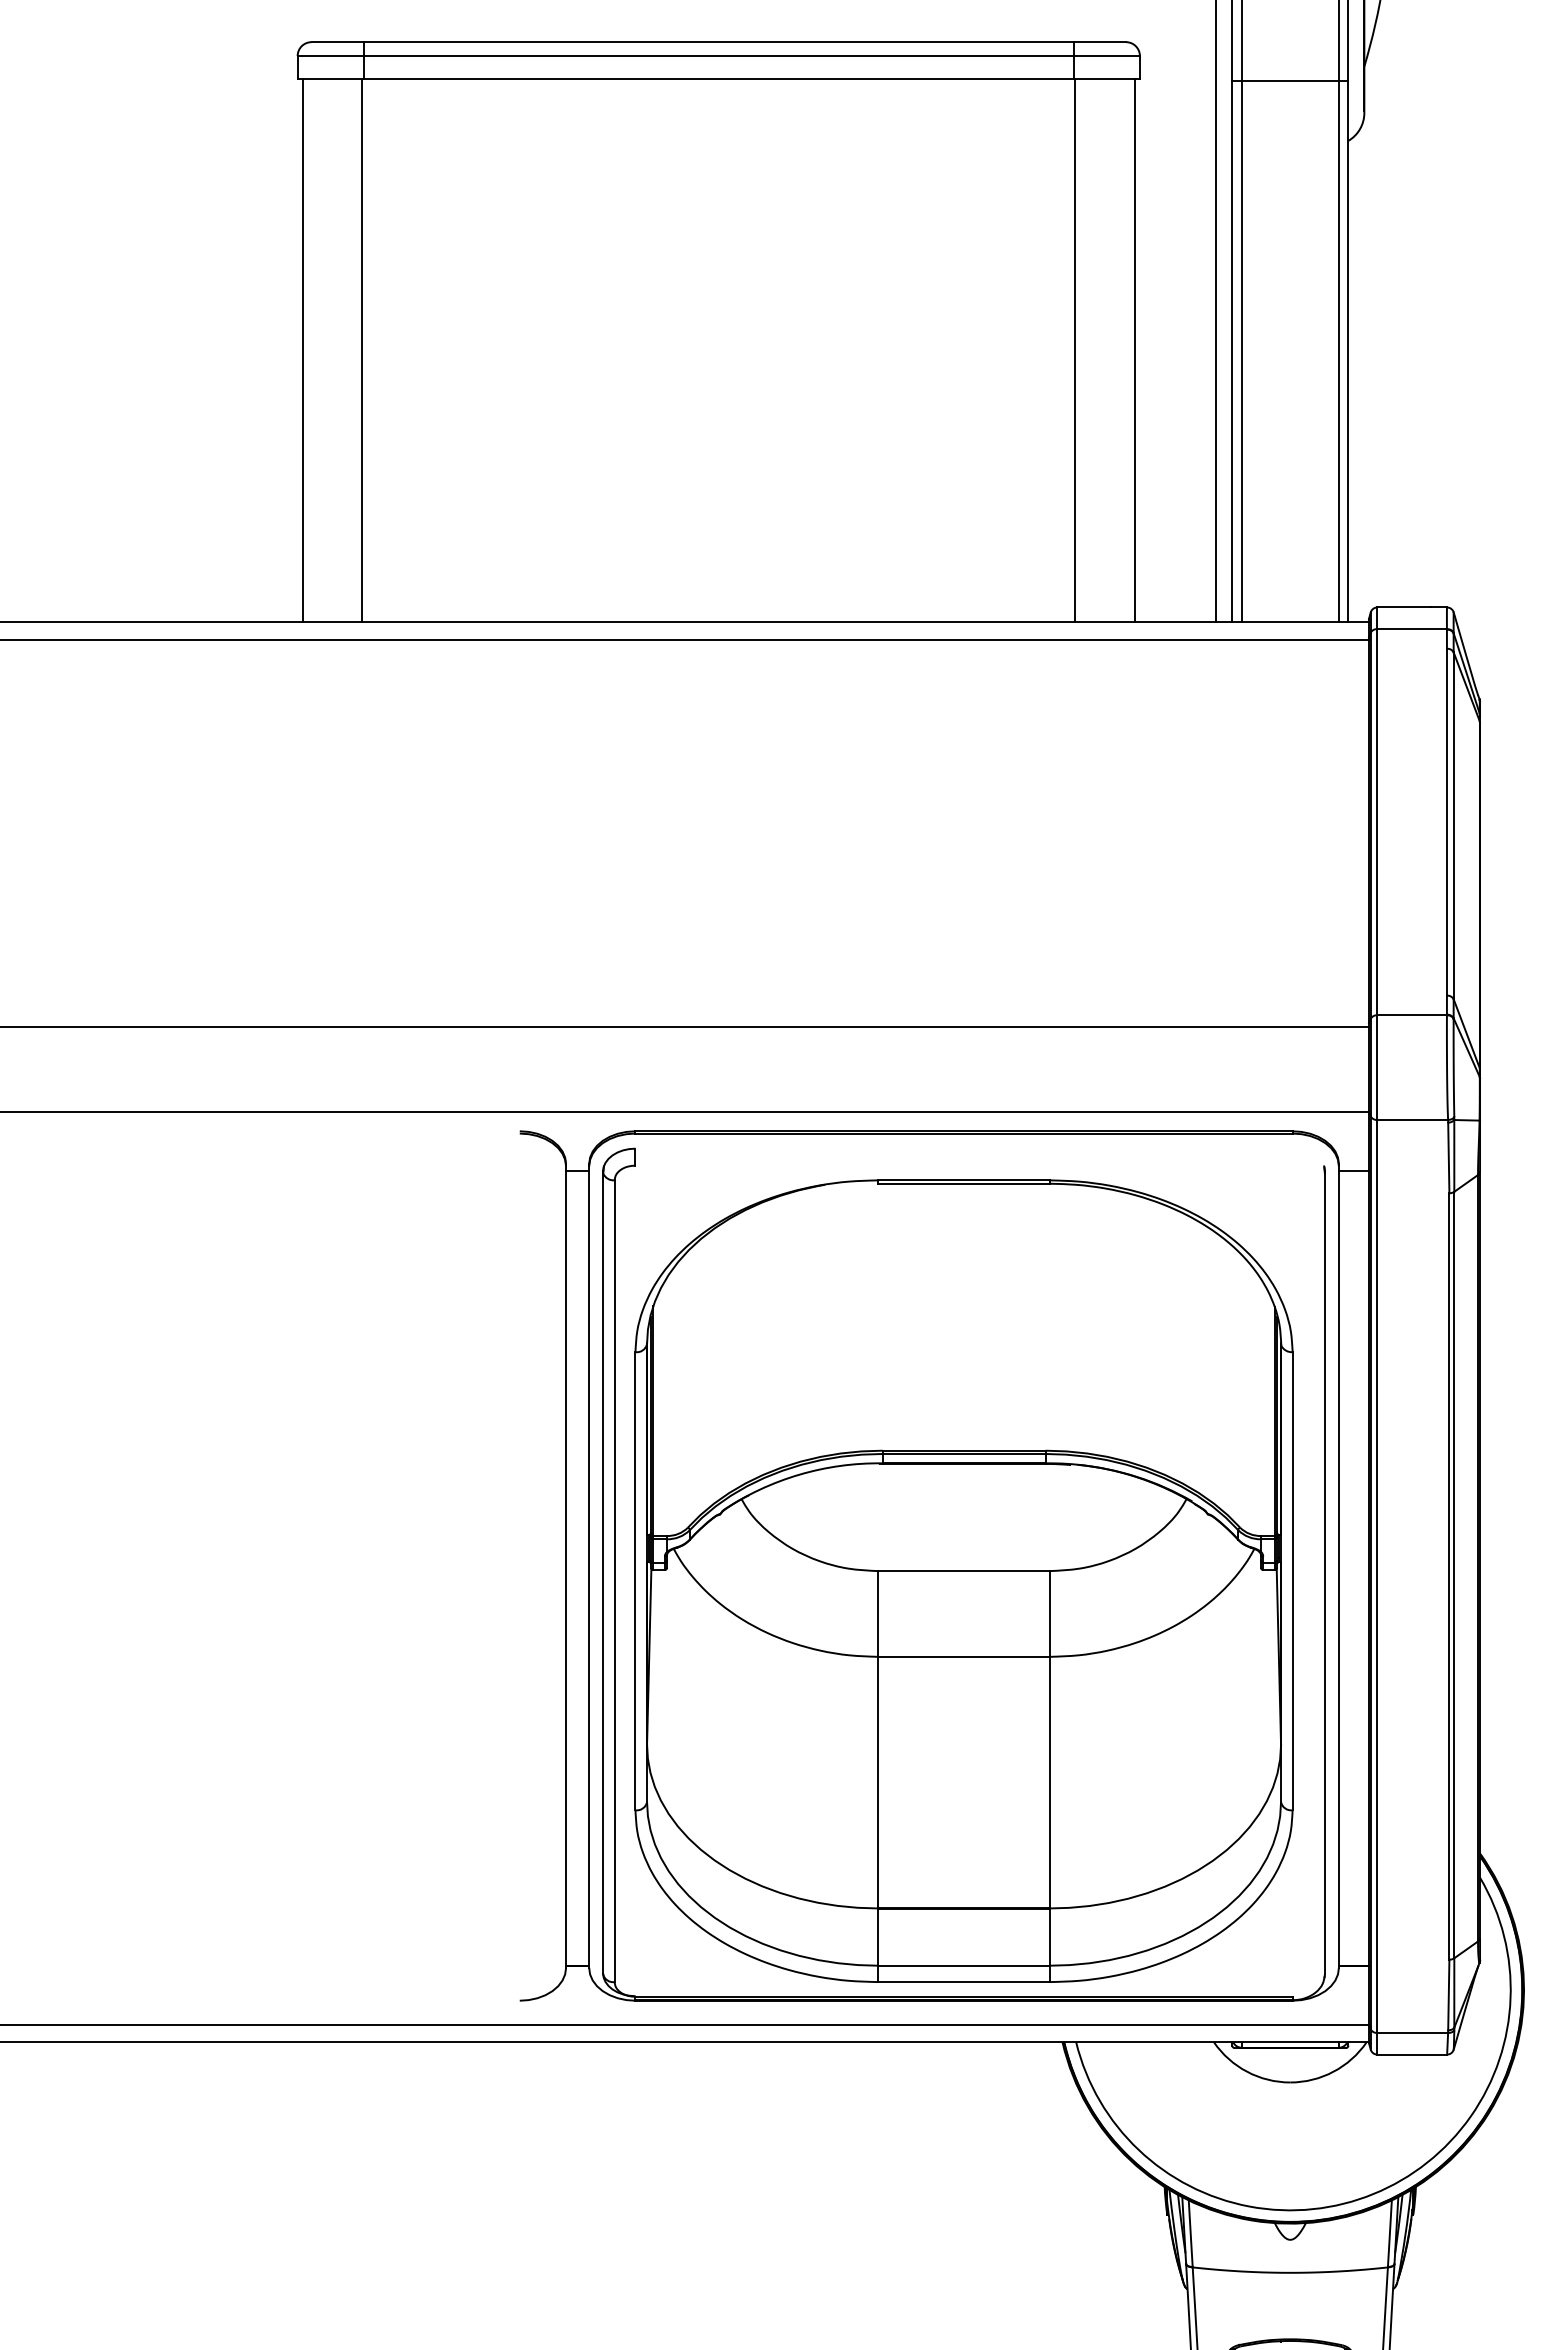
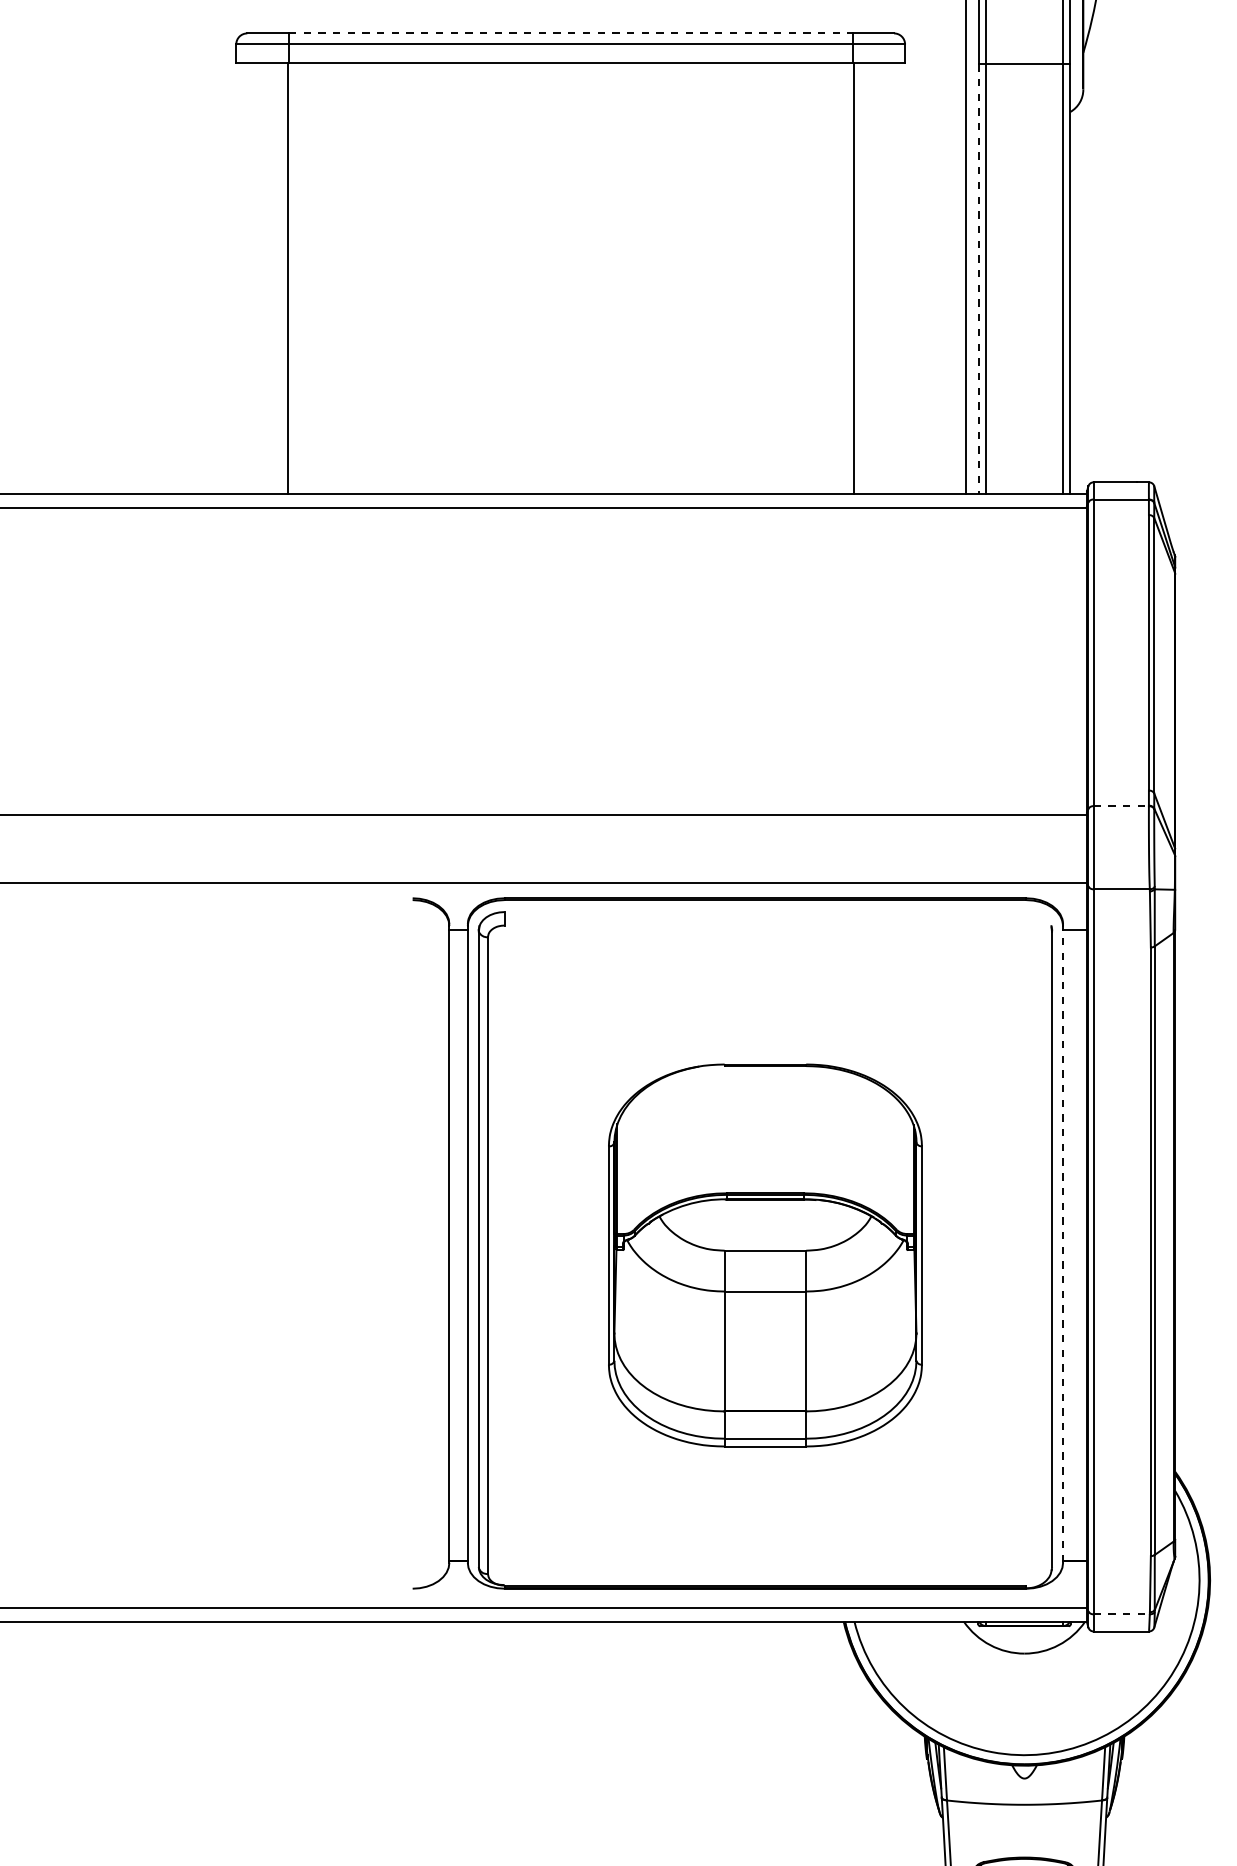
line: (718, 42) -> (570, 33), solid -> dashed
line: (302, 350) -> (240, 278), removed
line: (1134, 350) -> (900, 278), removed
line: (1232, 351) -> (978, 279), solid -> dashed
line: (1412, 1015) -> (1121, 806), solid -> dashed
line: (1338, 1567) -> (1062, 1244), solid -> dashed
part: (963, 1580) -> (765, 1255), size x0.6
line: (1413, 2032) -> (1122, 1613), solid -> dashed

